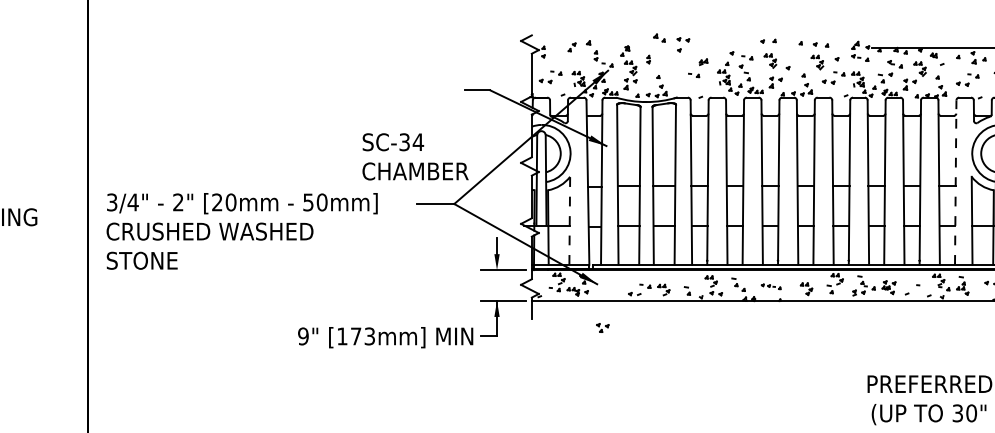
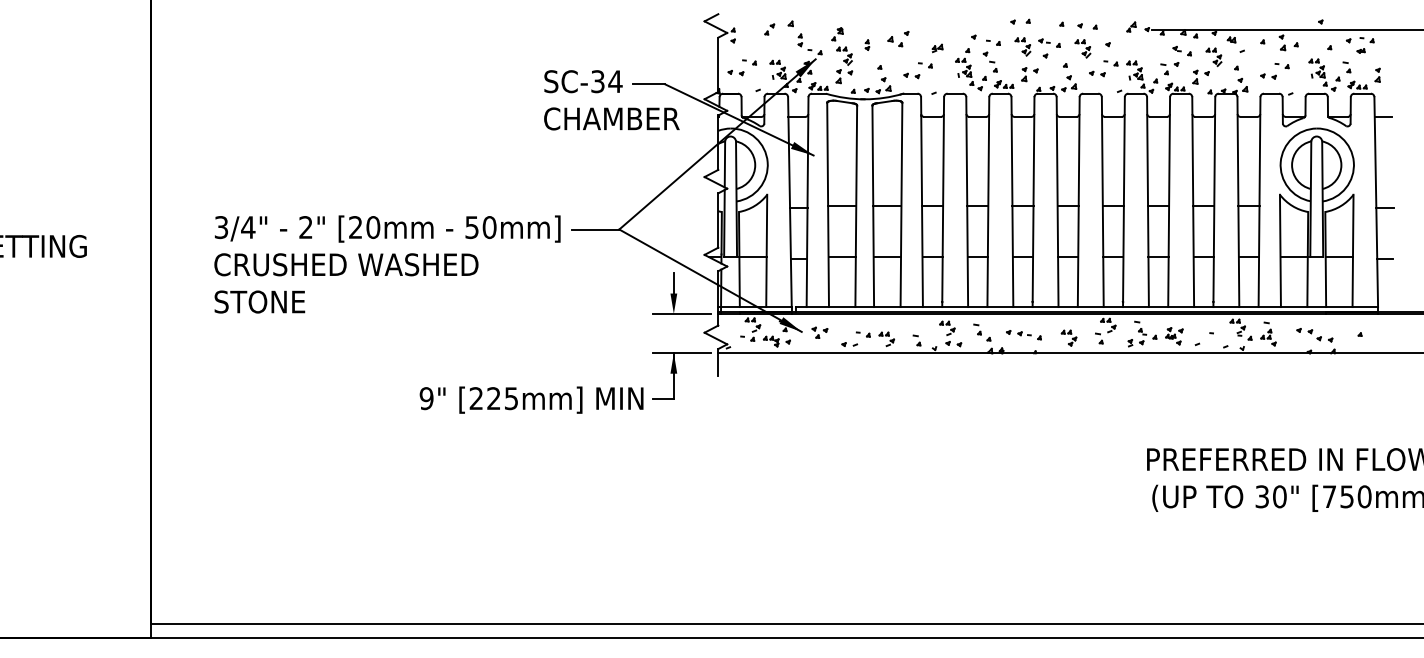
part: (659, 37) -> (895, 41), moved
part: (683, 39) -> (911, 75), moved
part: (860, 57) -> (1049, 42), moved
text: (415, 157) -> (611, 100), moved
line: (955, 182) -> (1259, 202), dashed -> solid
line: (569, 220) -> (766, 250), dashed -> solid
text: (242, 231) -> (387, 264), moved
part: (770, 287) -> (1023, 335), size x1.43
part: (602, 327) -> (819, 332), moved
text: (355, 336) -> (493, 398), [173mm] -> [225mm]

